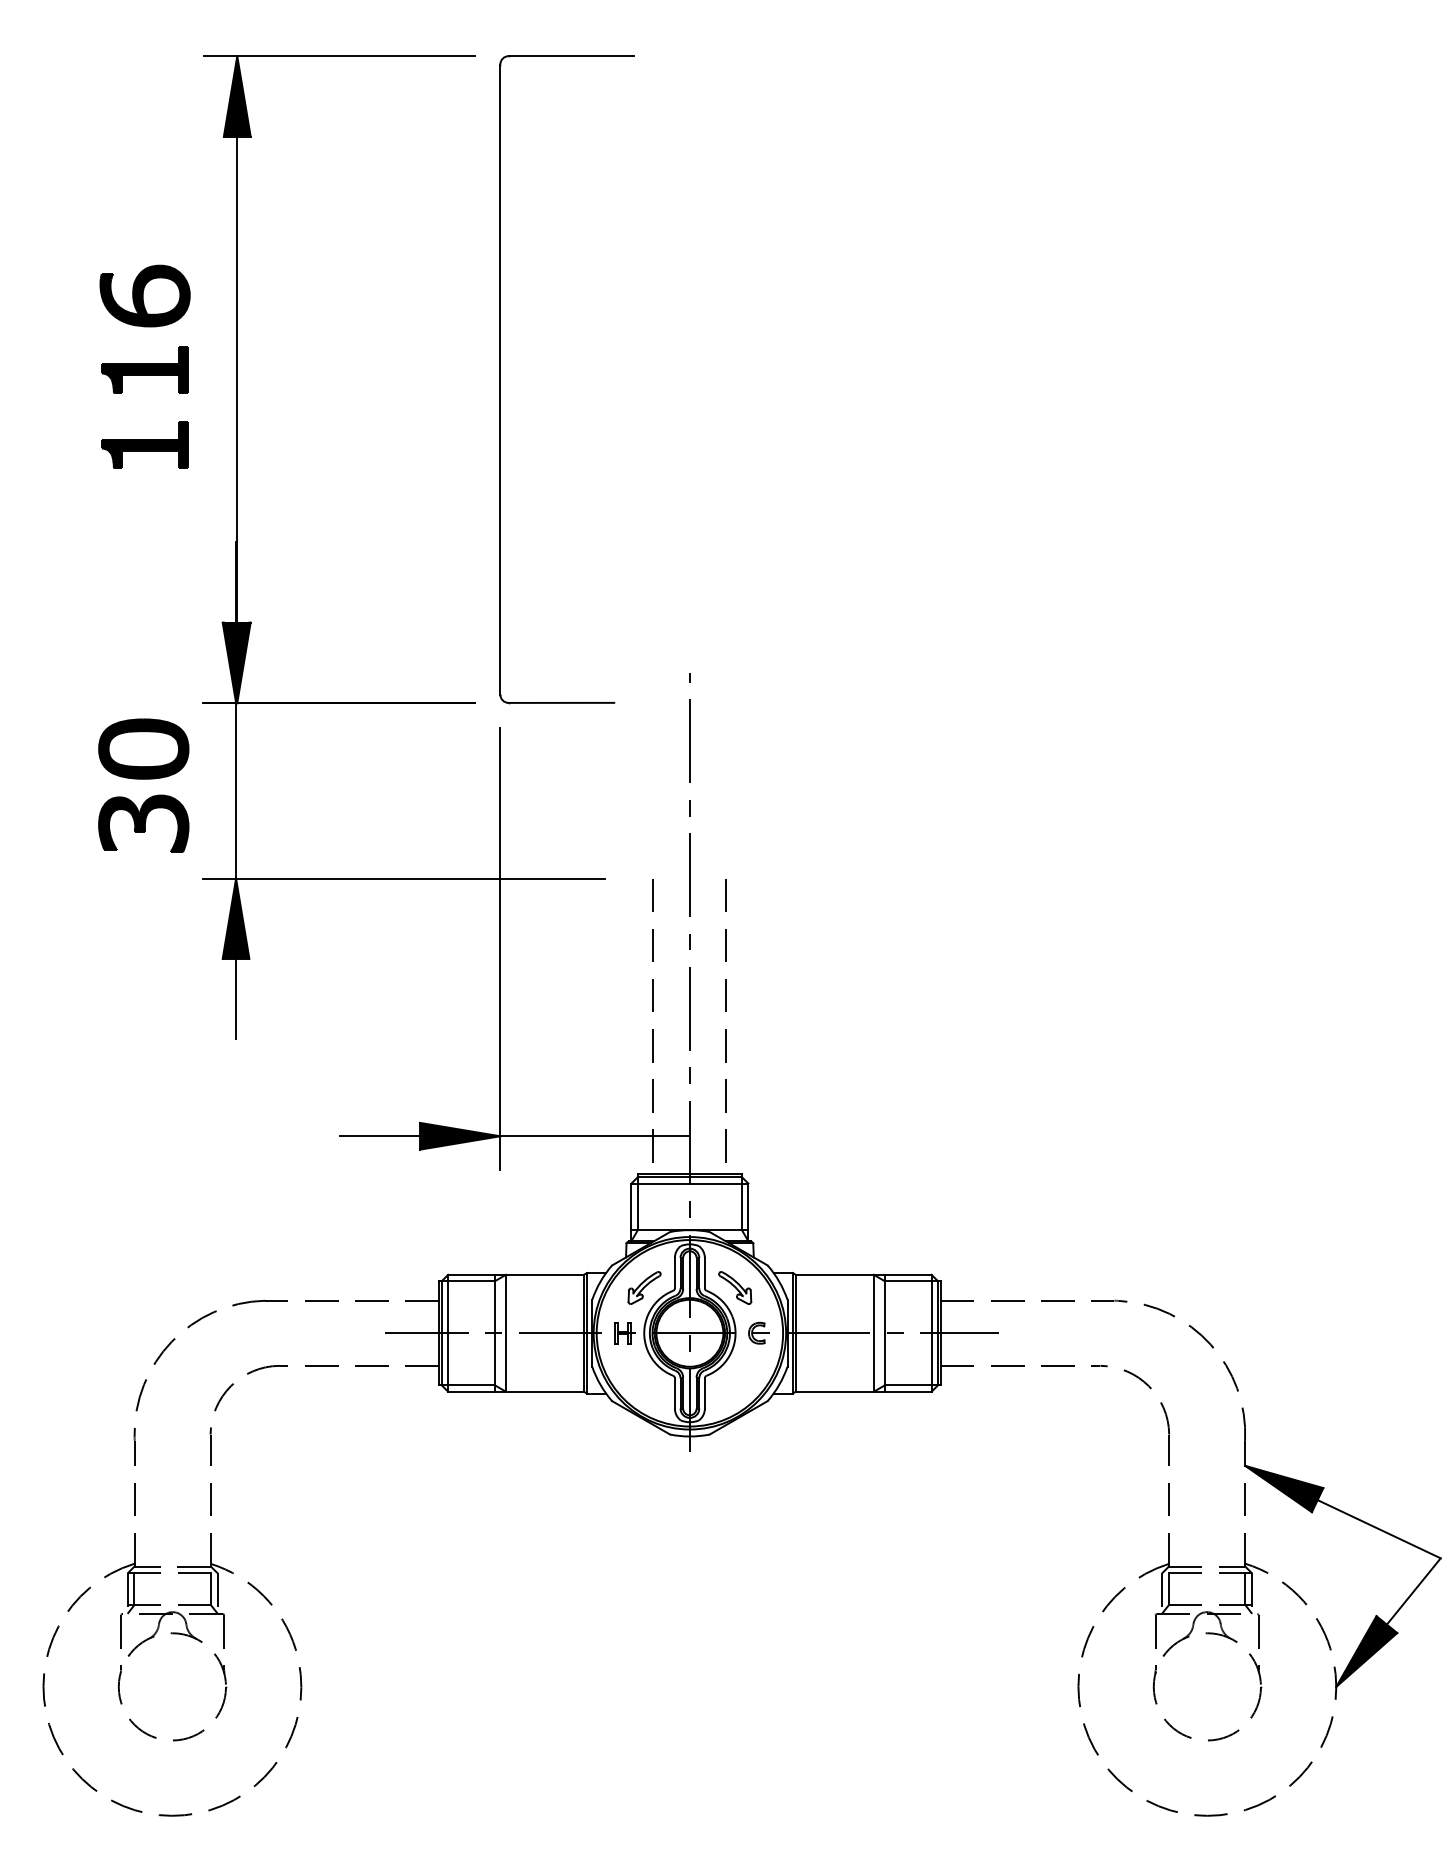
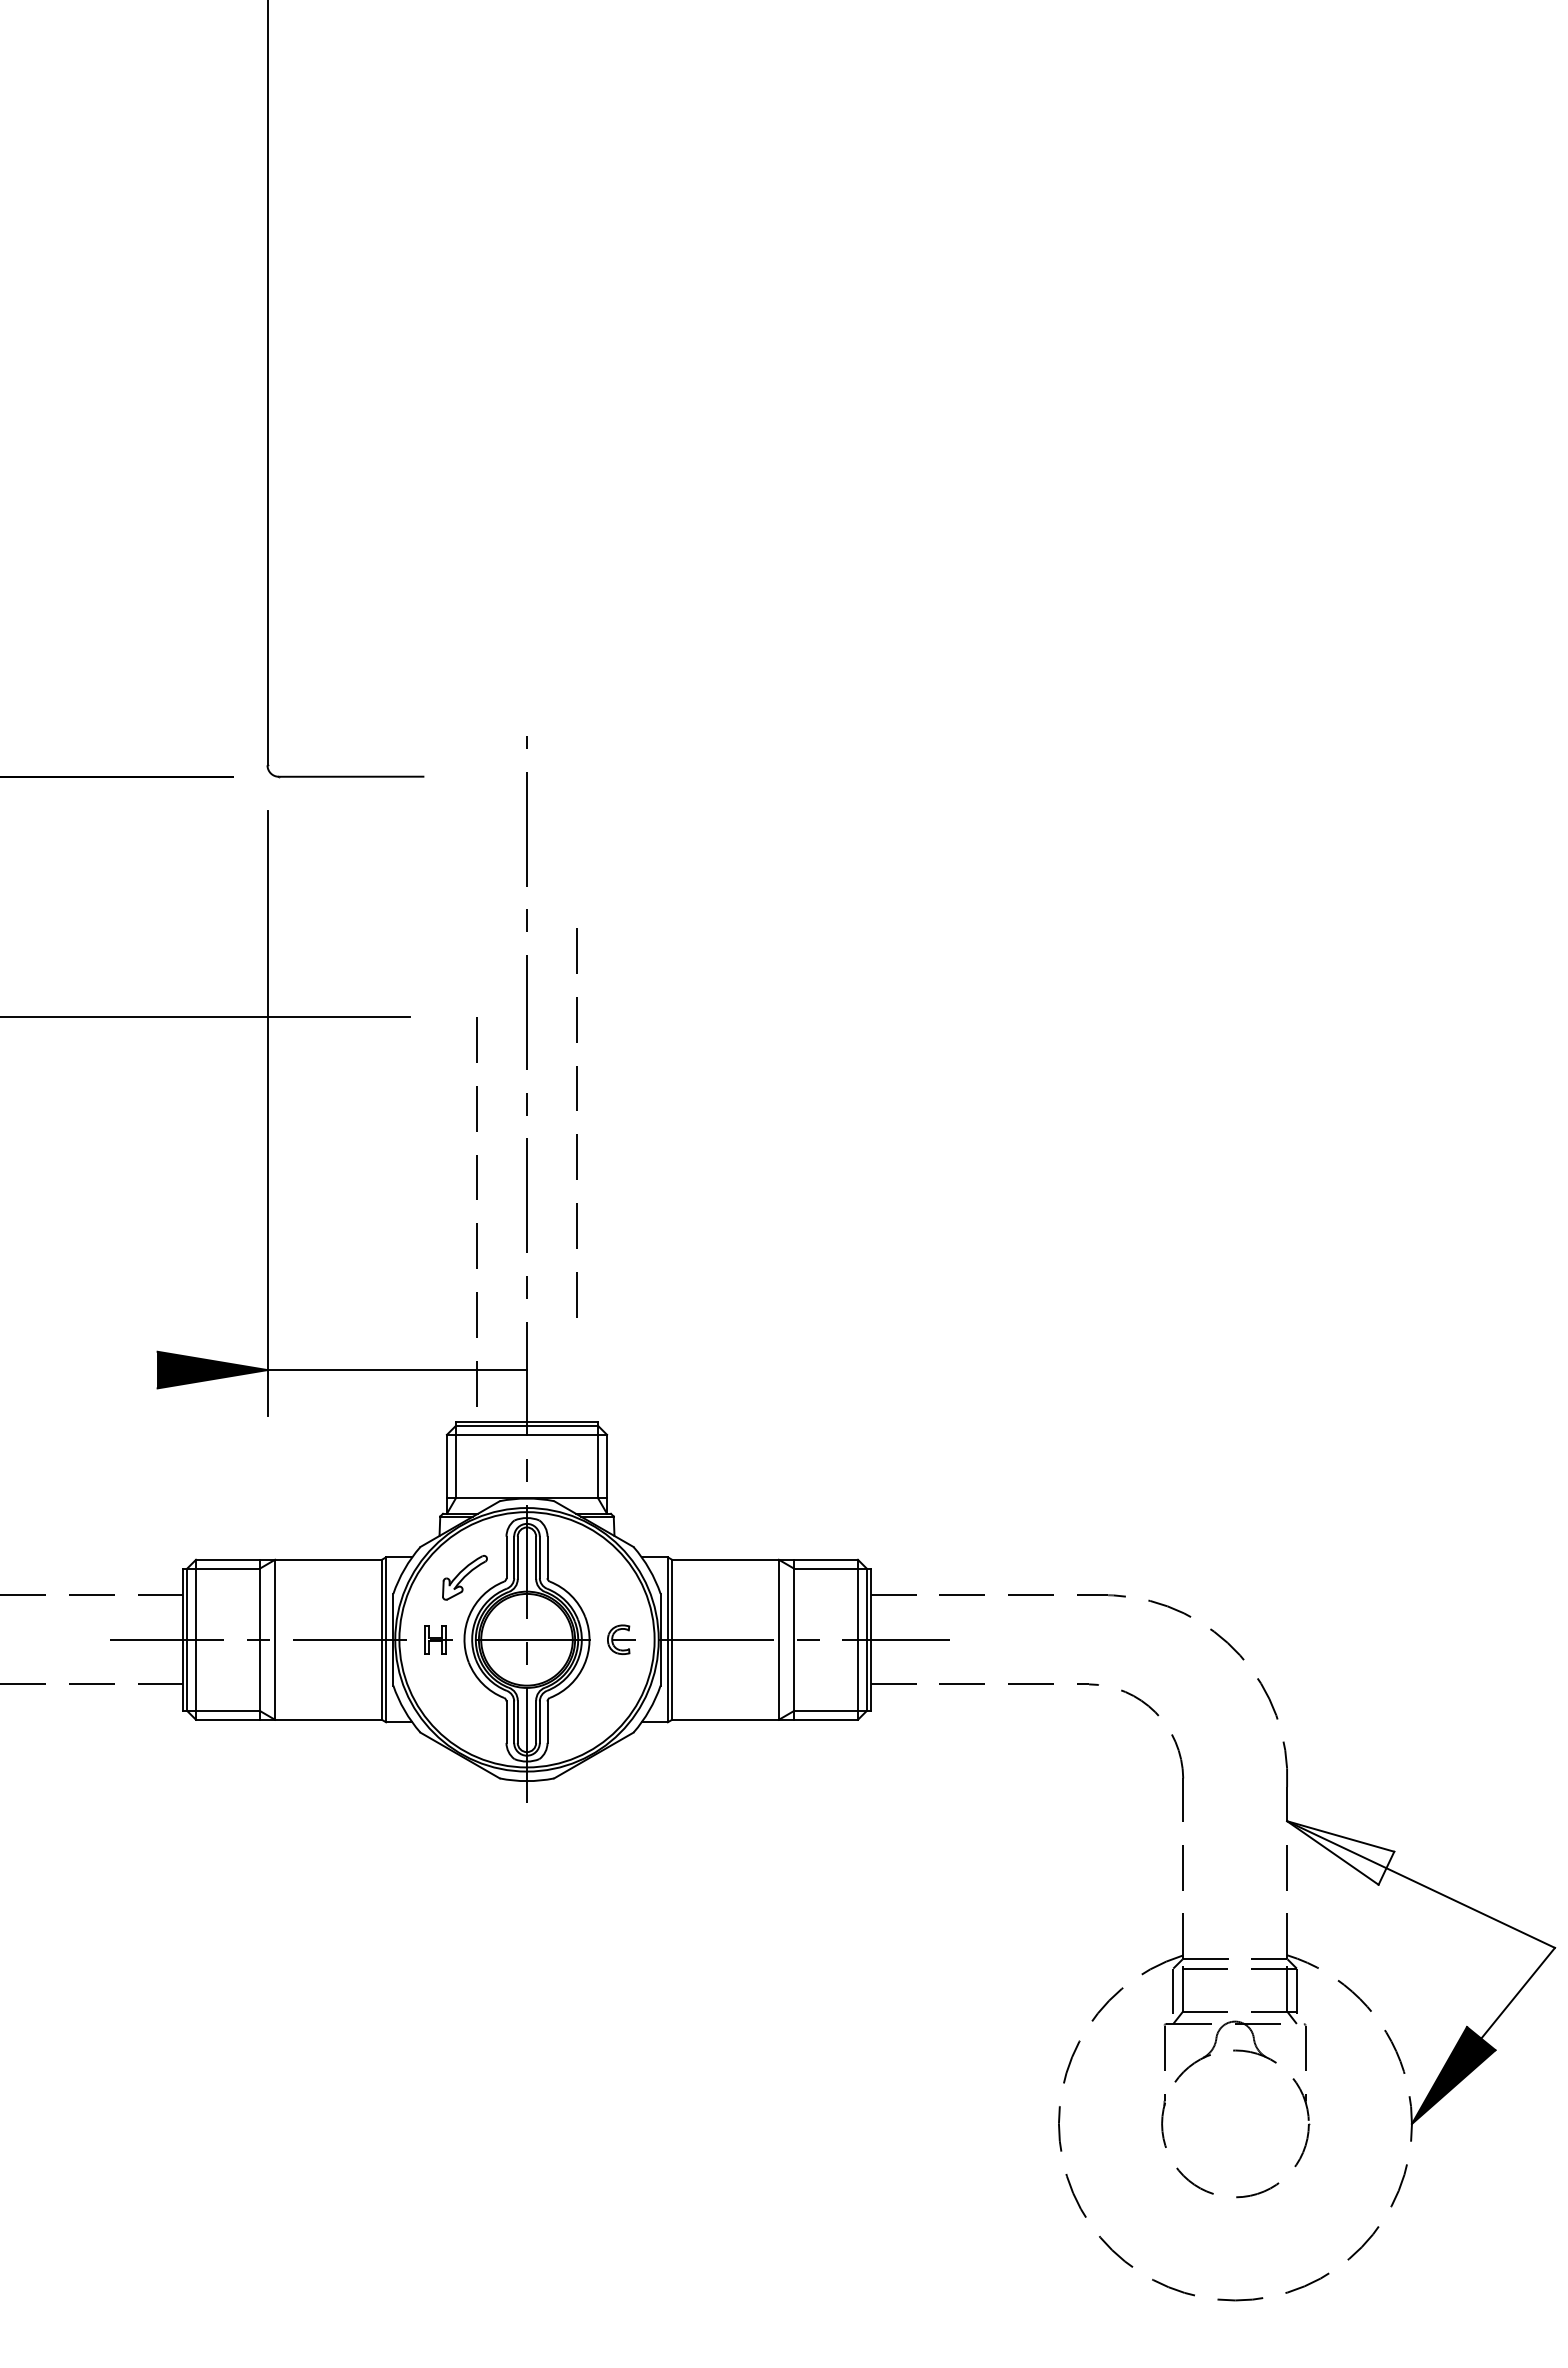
line: (725, 1011) -> (575, 1110), moved
line: (379, 1136) -> (102, 1370), removed
part: (735, 1287) -> (589, 1577), removed
fill: (1284, 1488) -> (1341, 1852), removed

